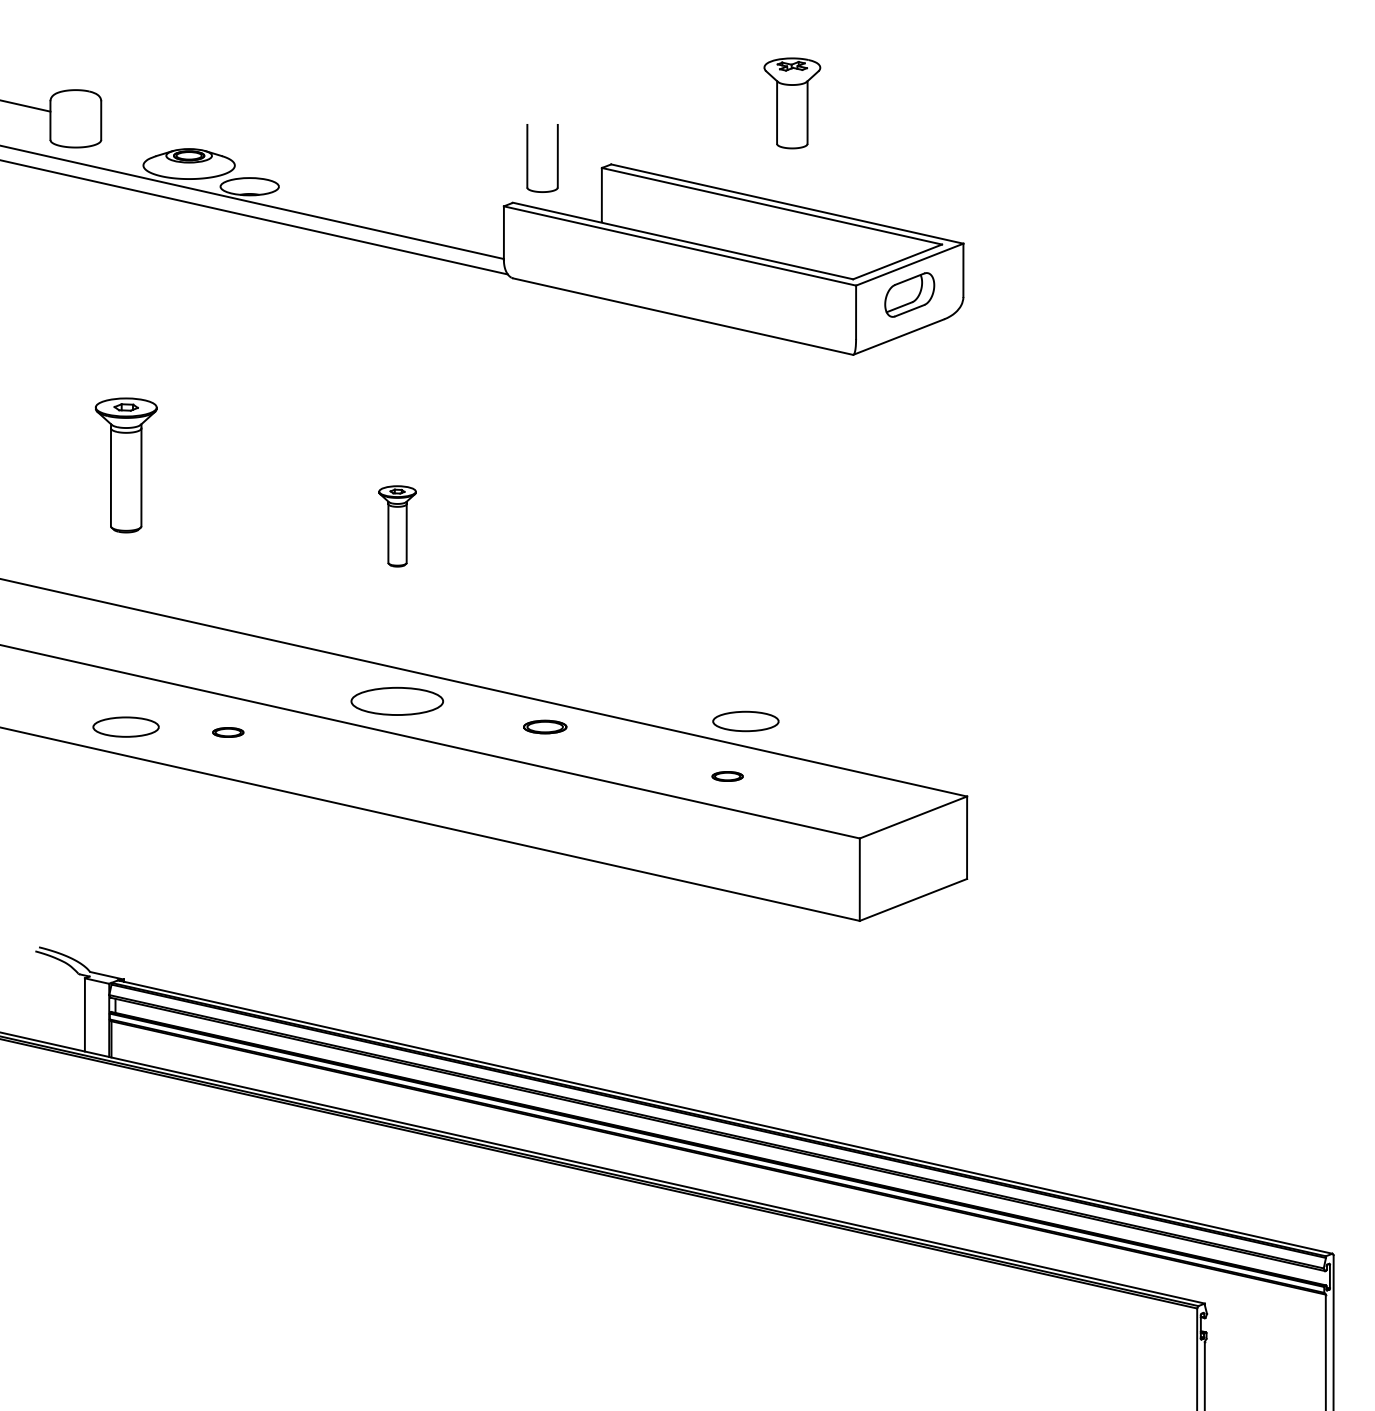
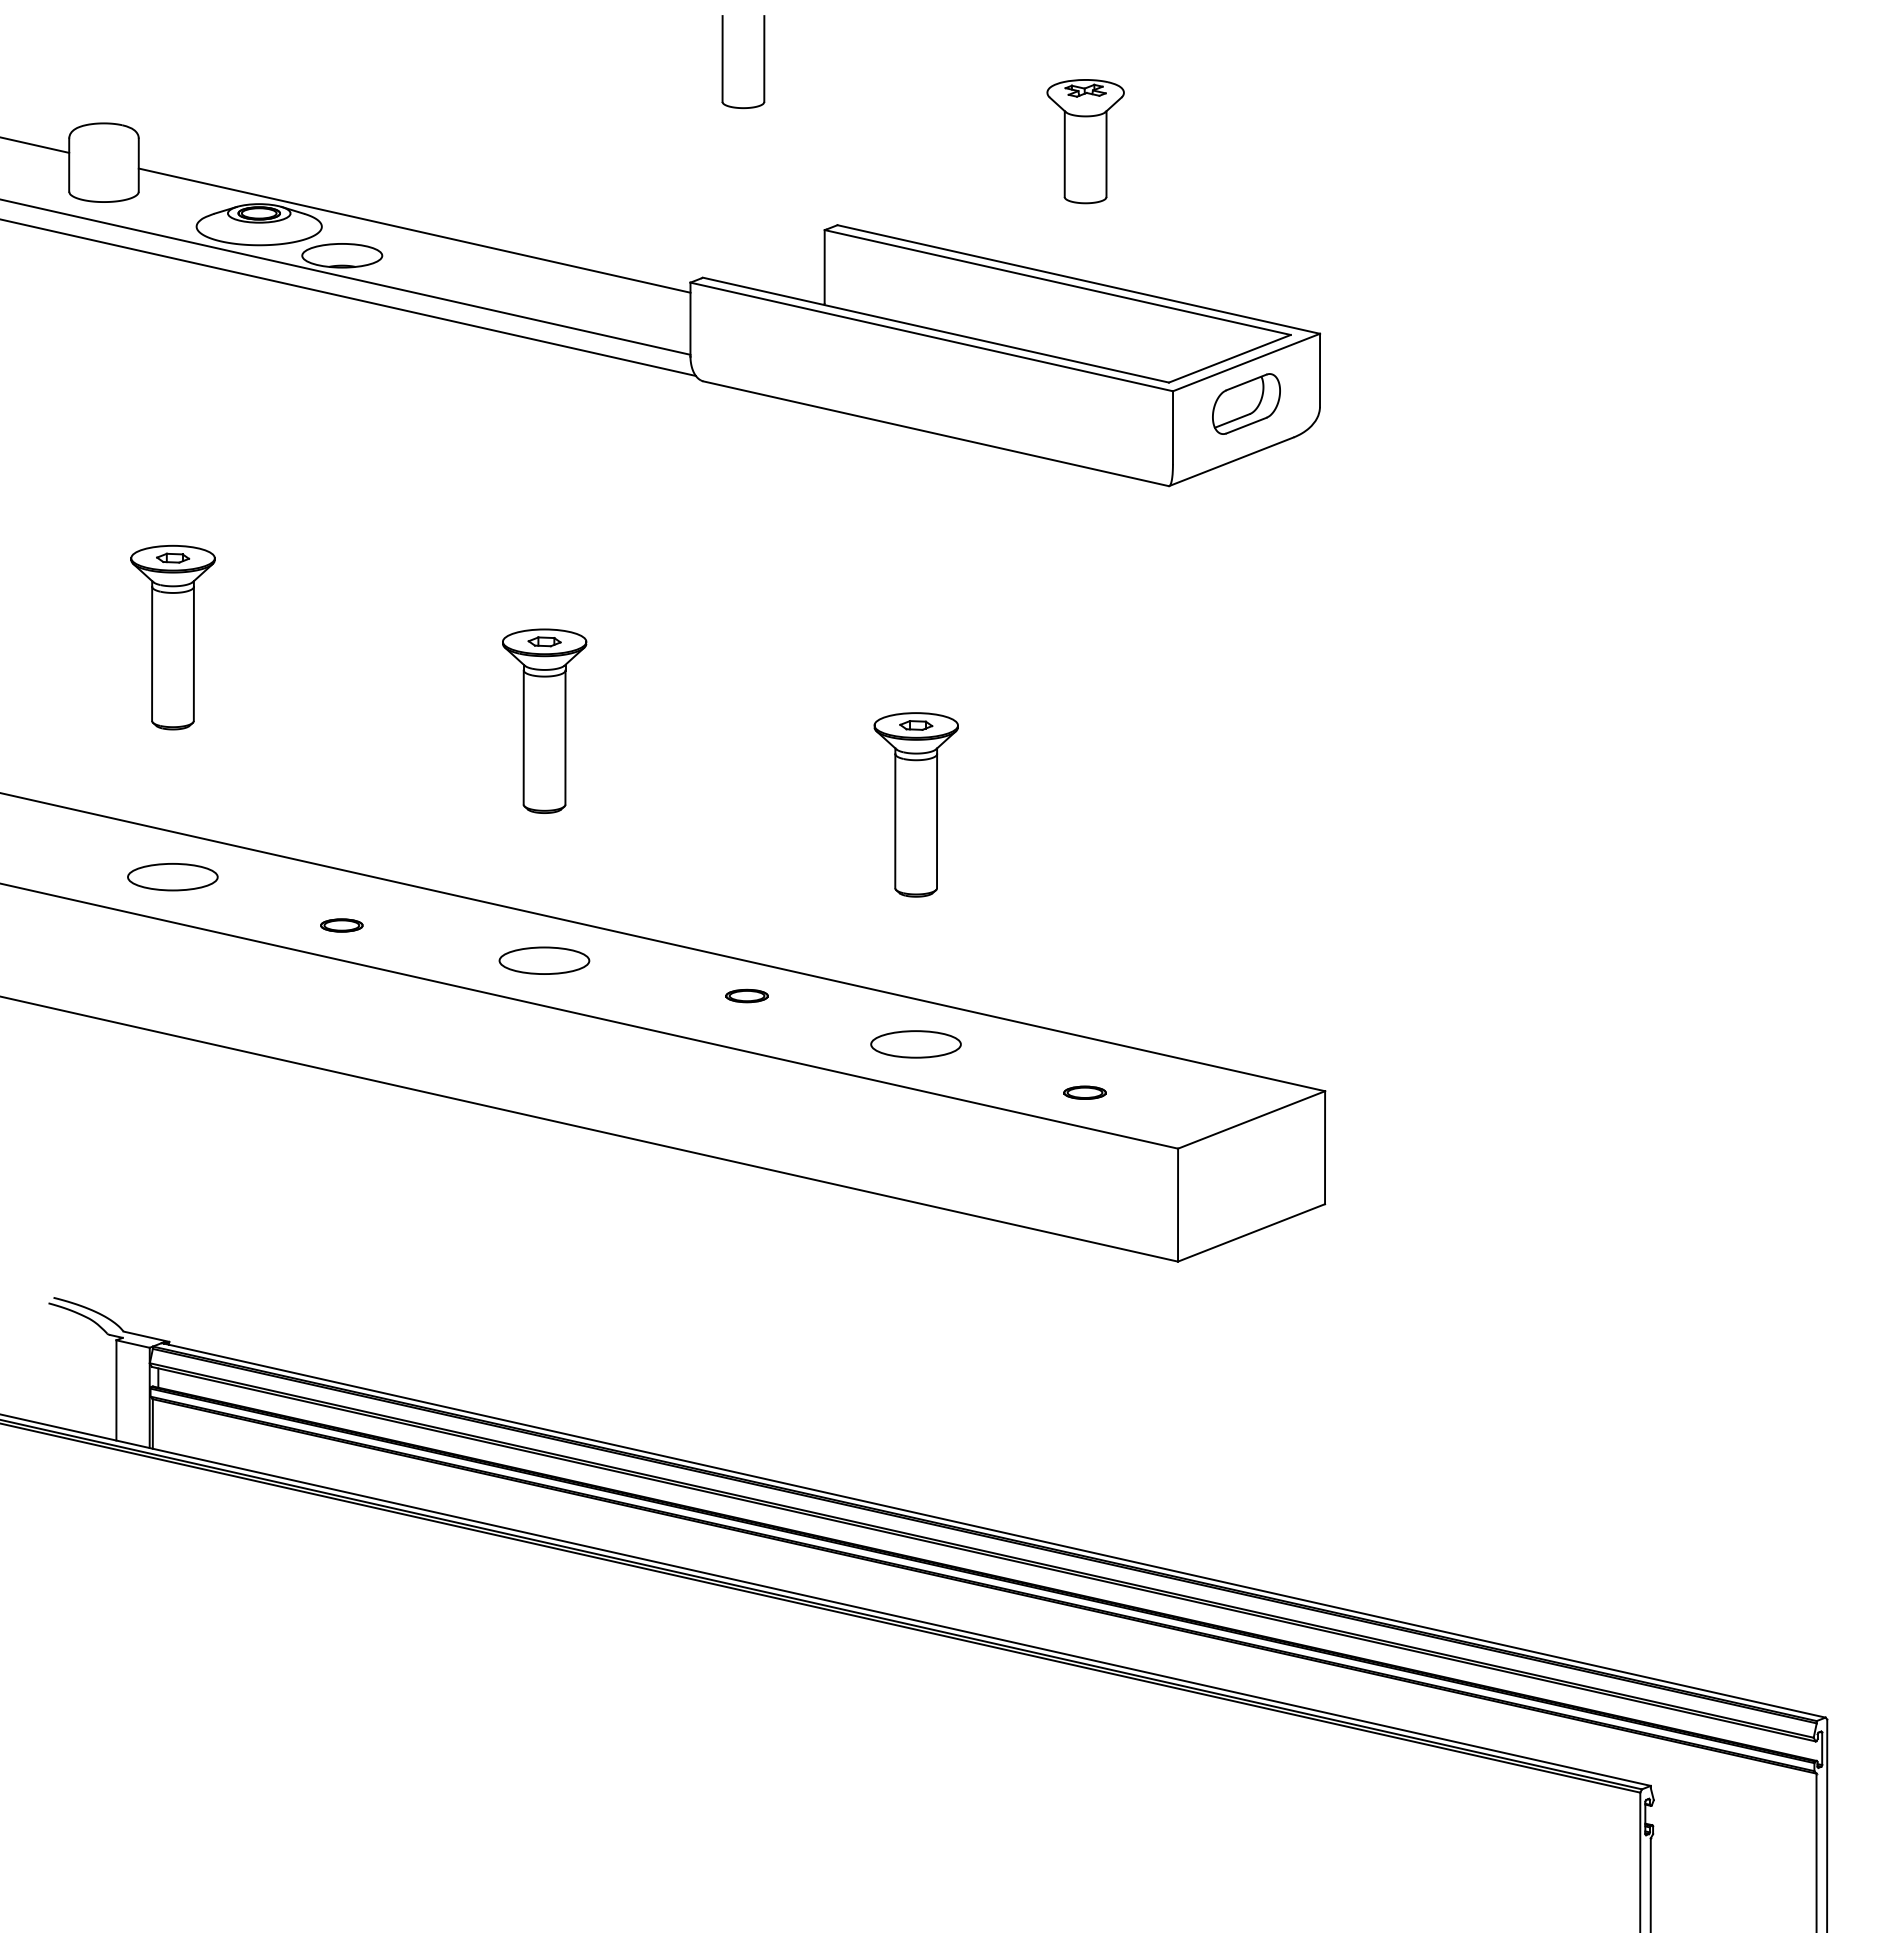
part: (528, 158) -> (723, 62), moved
line: (302, 168) -> (414, 230), added
part: (397, 525) -> (544, 720), size x1.67
part: (668, 587) -> (915, 804), added
part: (397, 701) -> (544, 960), size x0.71
part: (745, 721) -> (915, 1044), moved
part: (544, 726) -> (746, 995), size x0.71
part: (125, 727) -> (172, 877), moved
part: (228, 732) -> (341, 925), moved
part: (727, 776) -> (1084, 1092), moved

